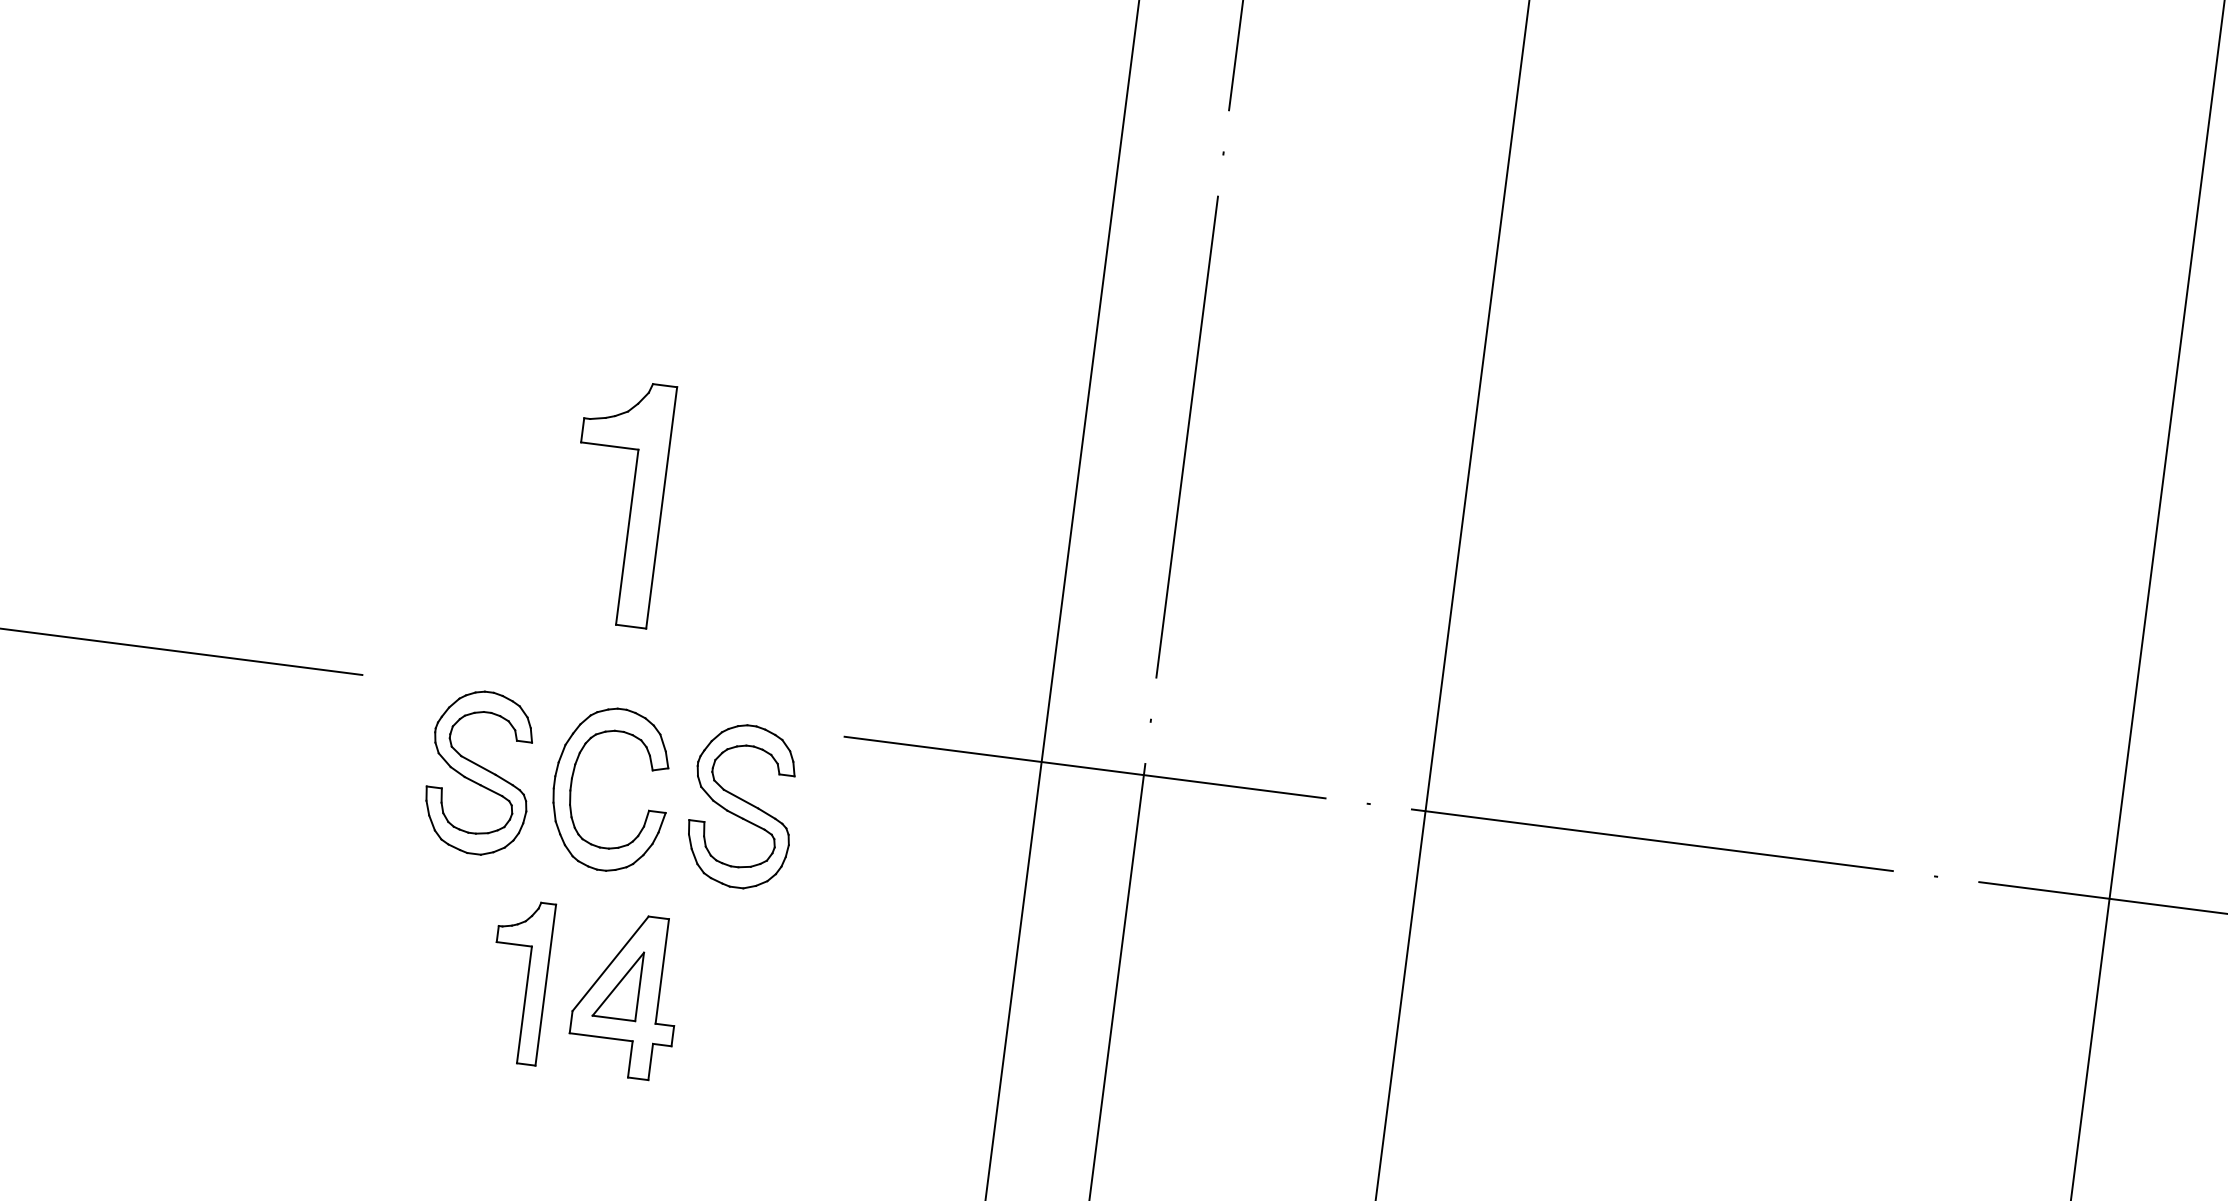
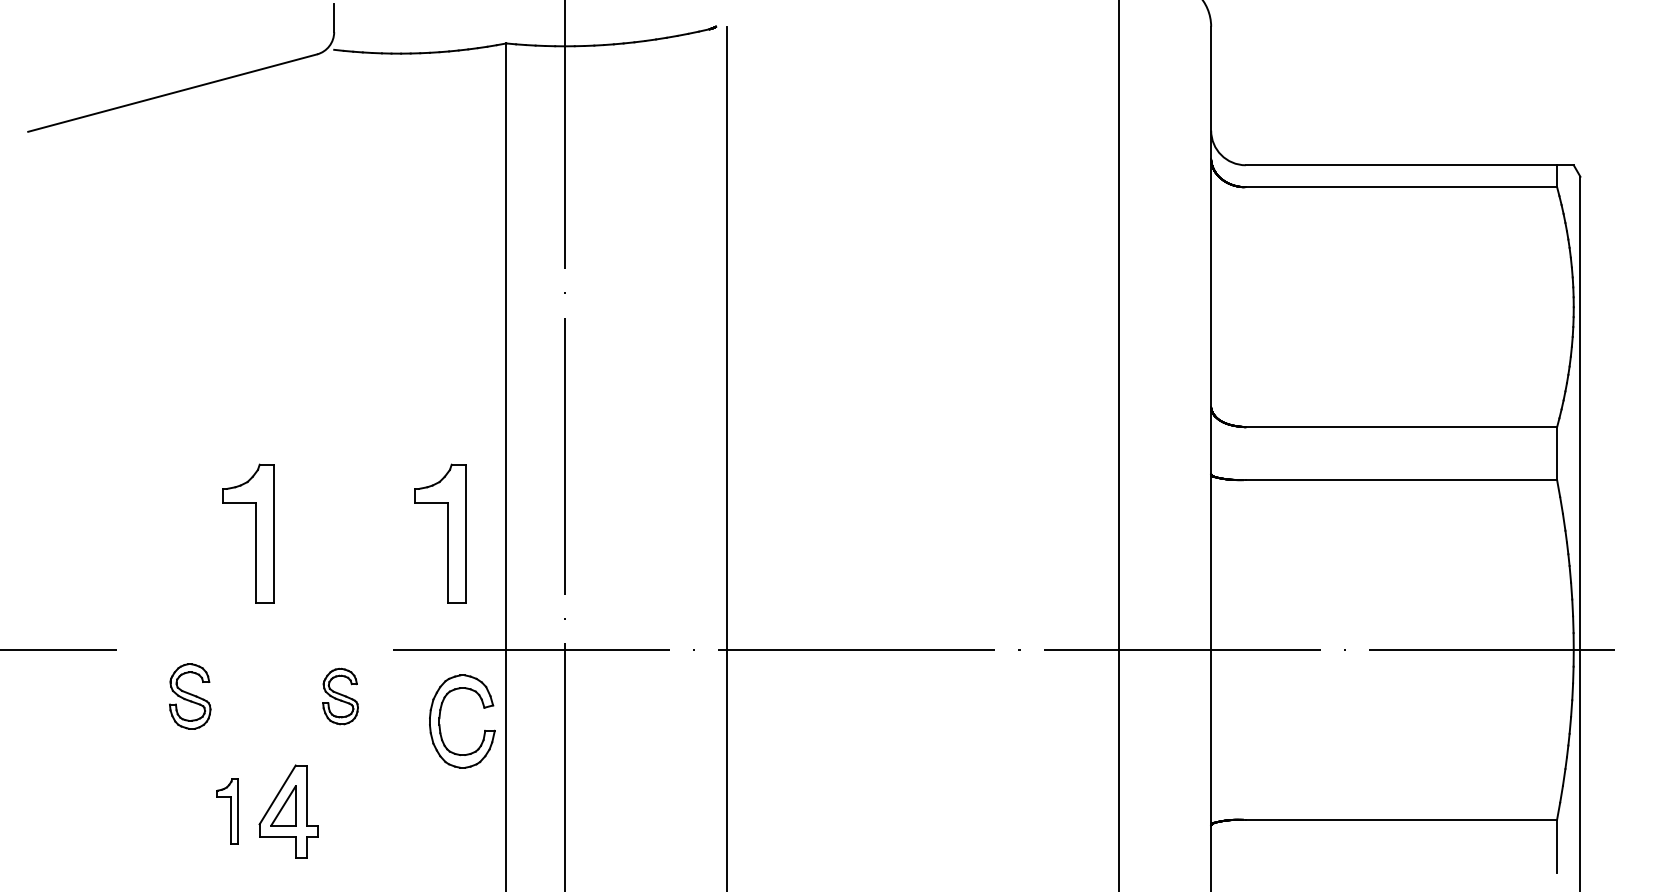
part: (965, 545) -> (447, 533), added
part: (480, 772) -> (190, 696), size x0.7
part: (573, 779) -> (440, 718), moved
part: (742, 806) -> (340, 696), size x0.6
part: (519, 981) -> (227, 811), size x0.7

